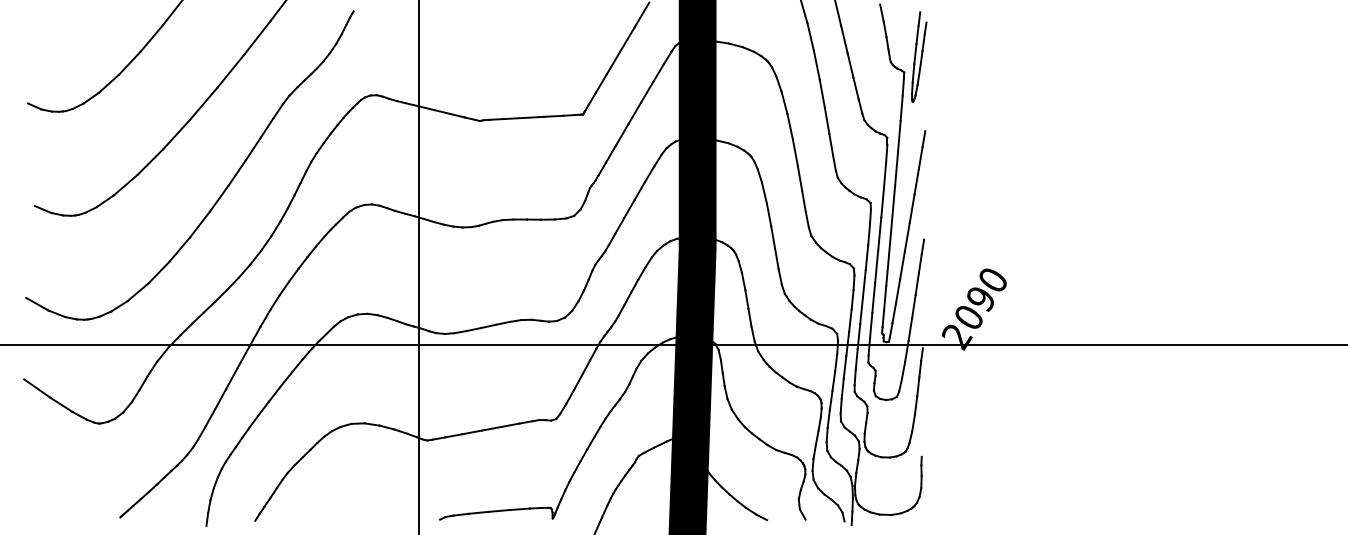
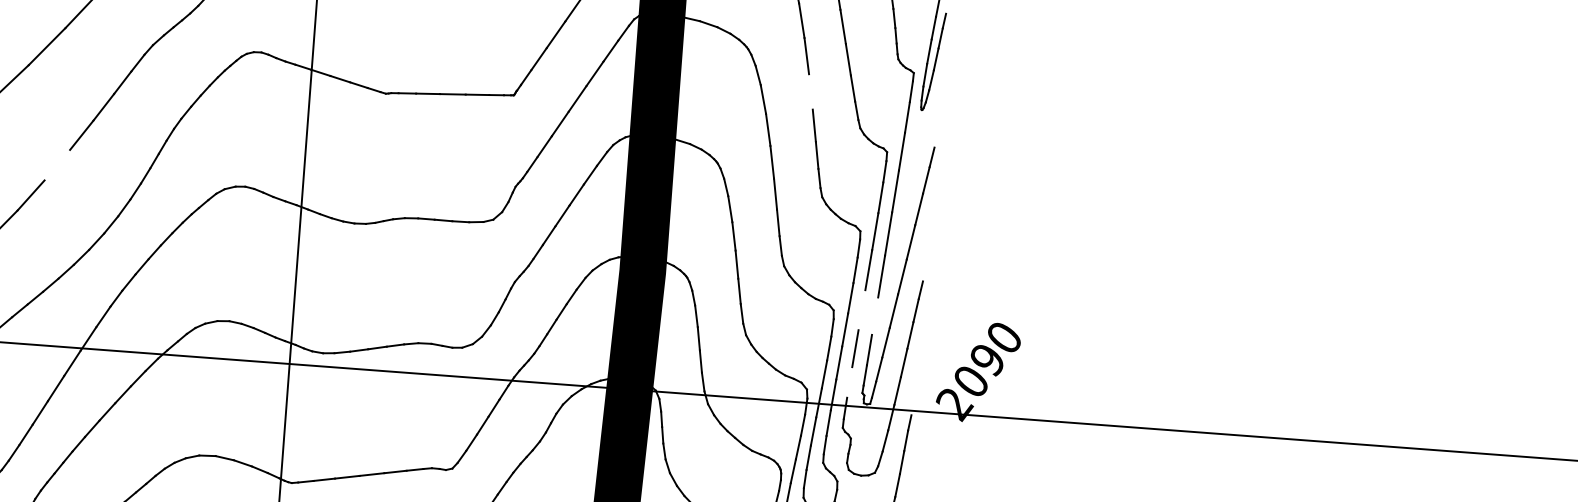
line: (821, 93) -> (809, 91), removed
line: (219, 198) -> (57, 165), removed
line: (876, 266) -> (861, 310), removed
line: (887, 270) -> (874, 316), removed
line: (871, 325) -> (850, 382), removed

